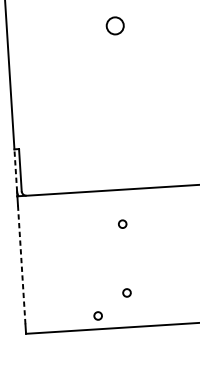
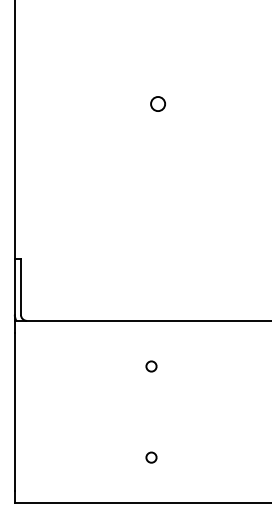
circle: (114, 25) -> (157, 103), size x0.62
line: (15, 170) -> (14, 286), dashed -> solid
line: (21, 265) -> (14, 412), dashed -> solid
circle: (98, 315) -> (111, 485), removed

